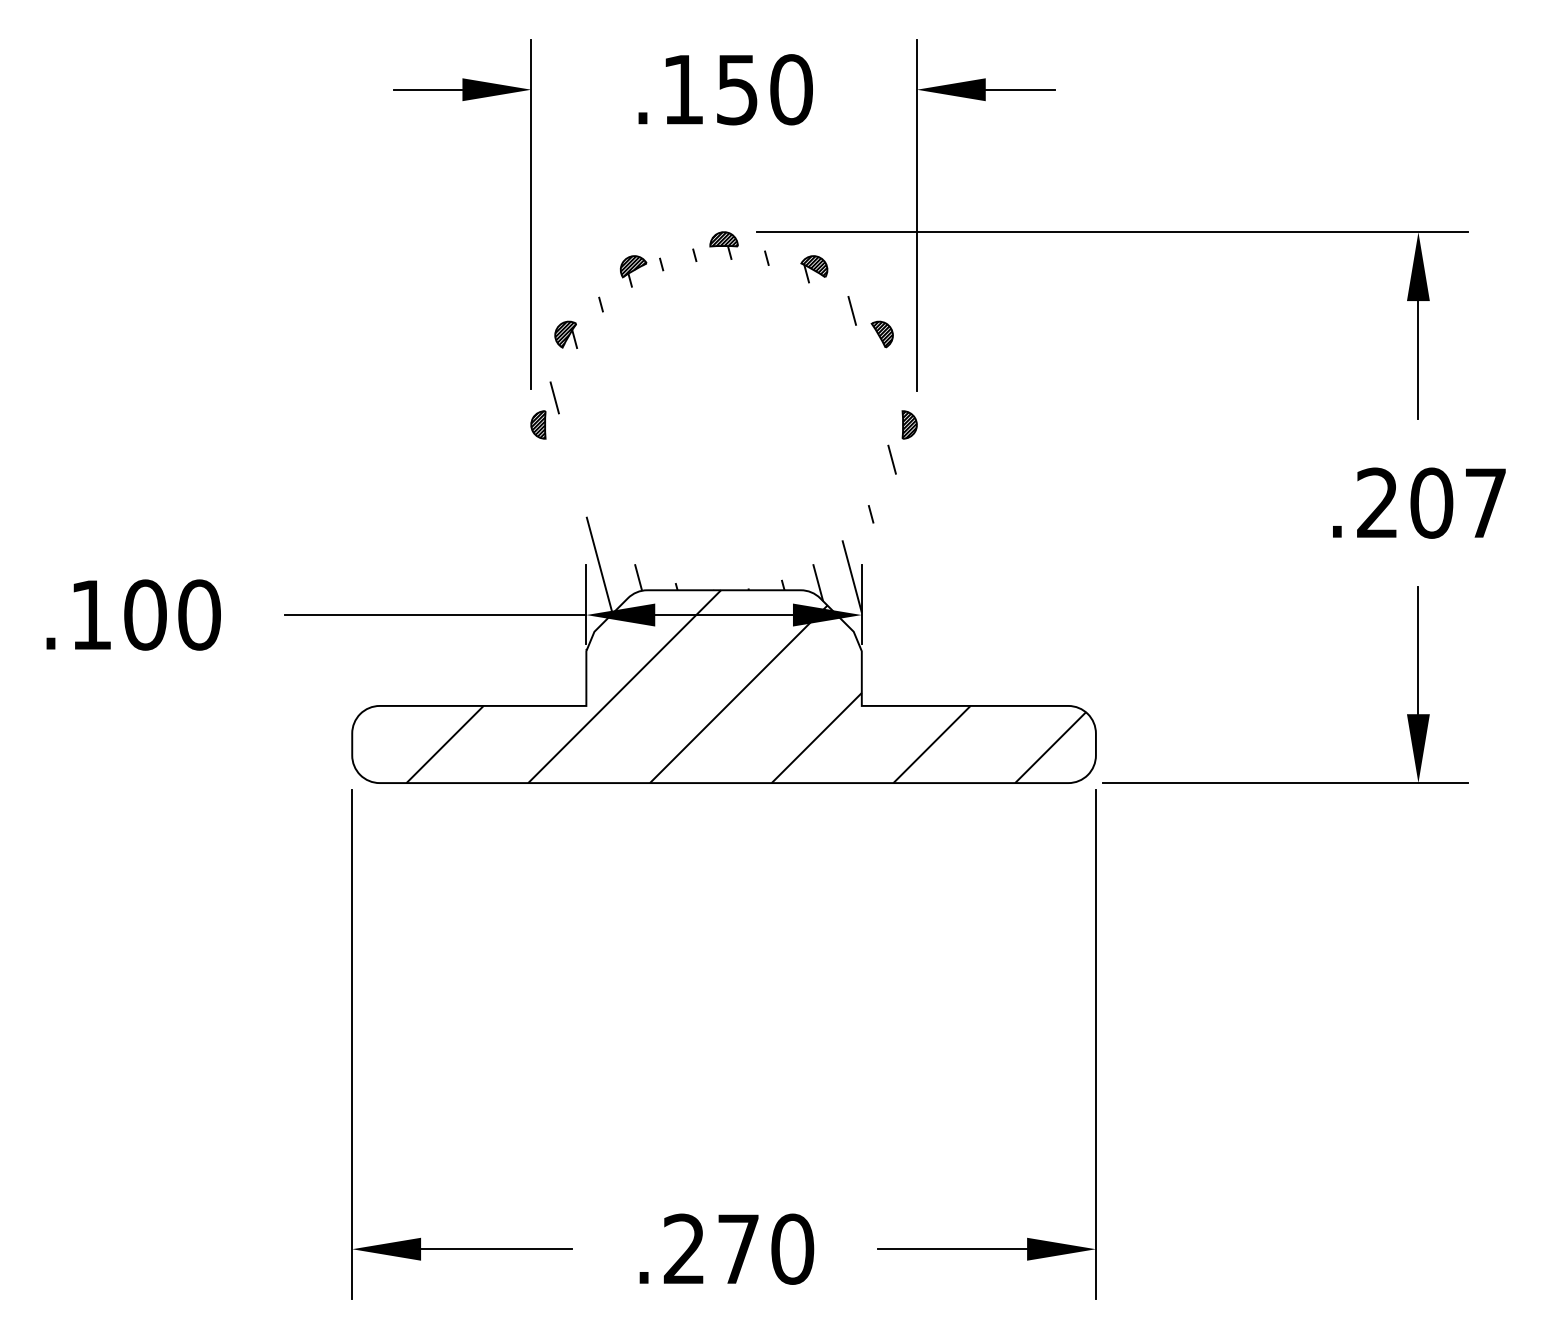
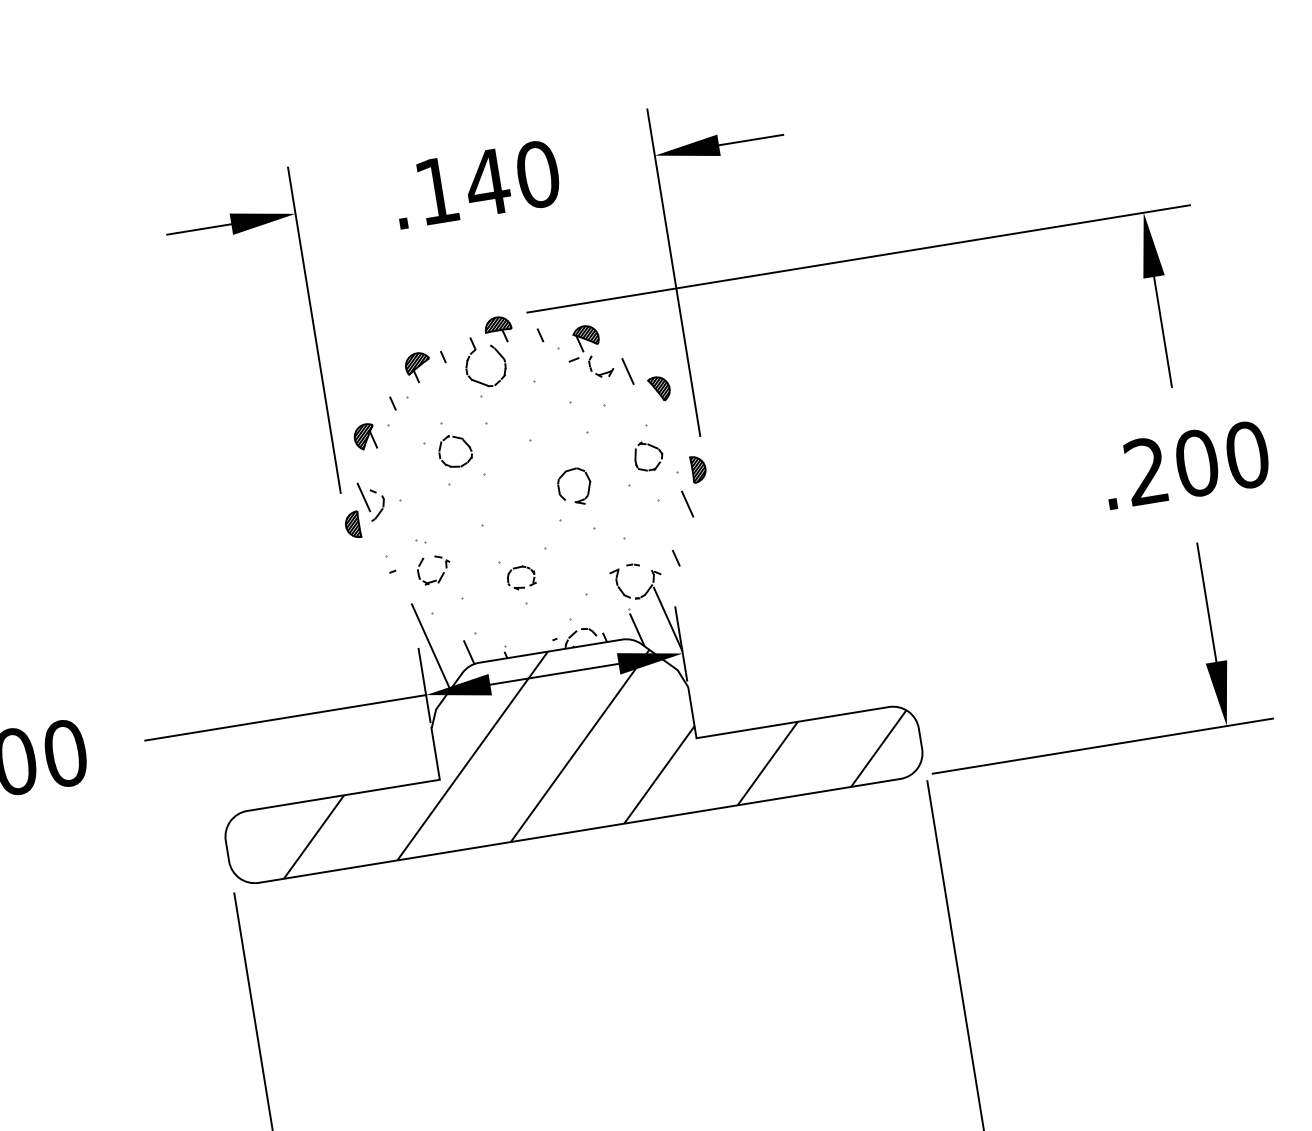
text: (736, 90) -> (486, 183), .150 -> .140
hatch: (722, 424) -> (524, 496), added
text: (1485, 502) -> (1246, 454), .207 -> .200

